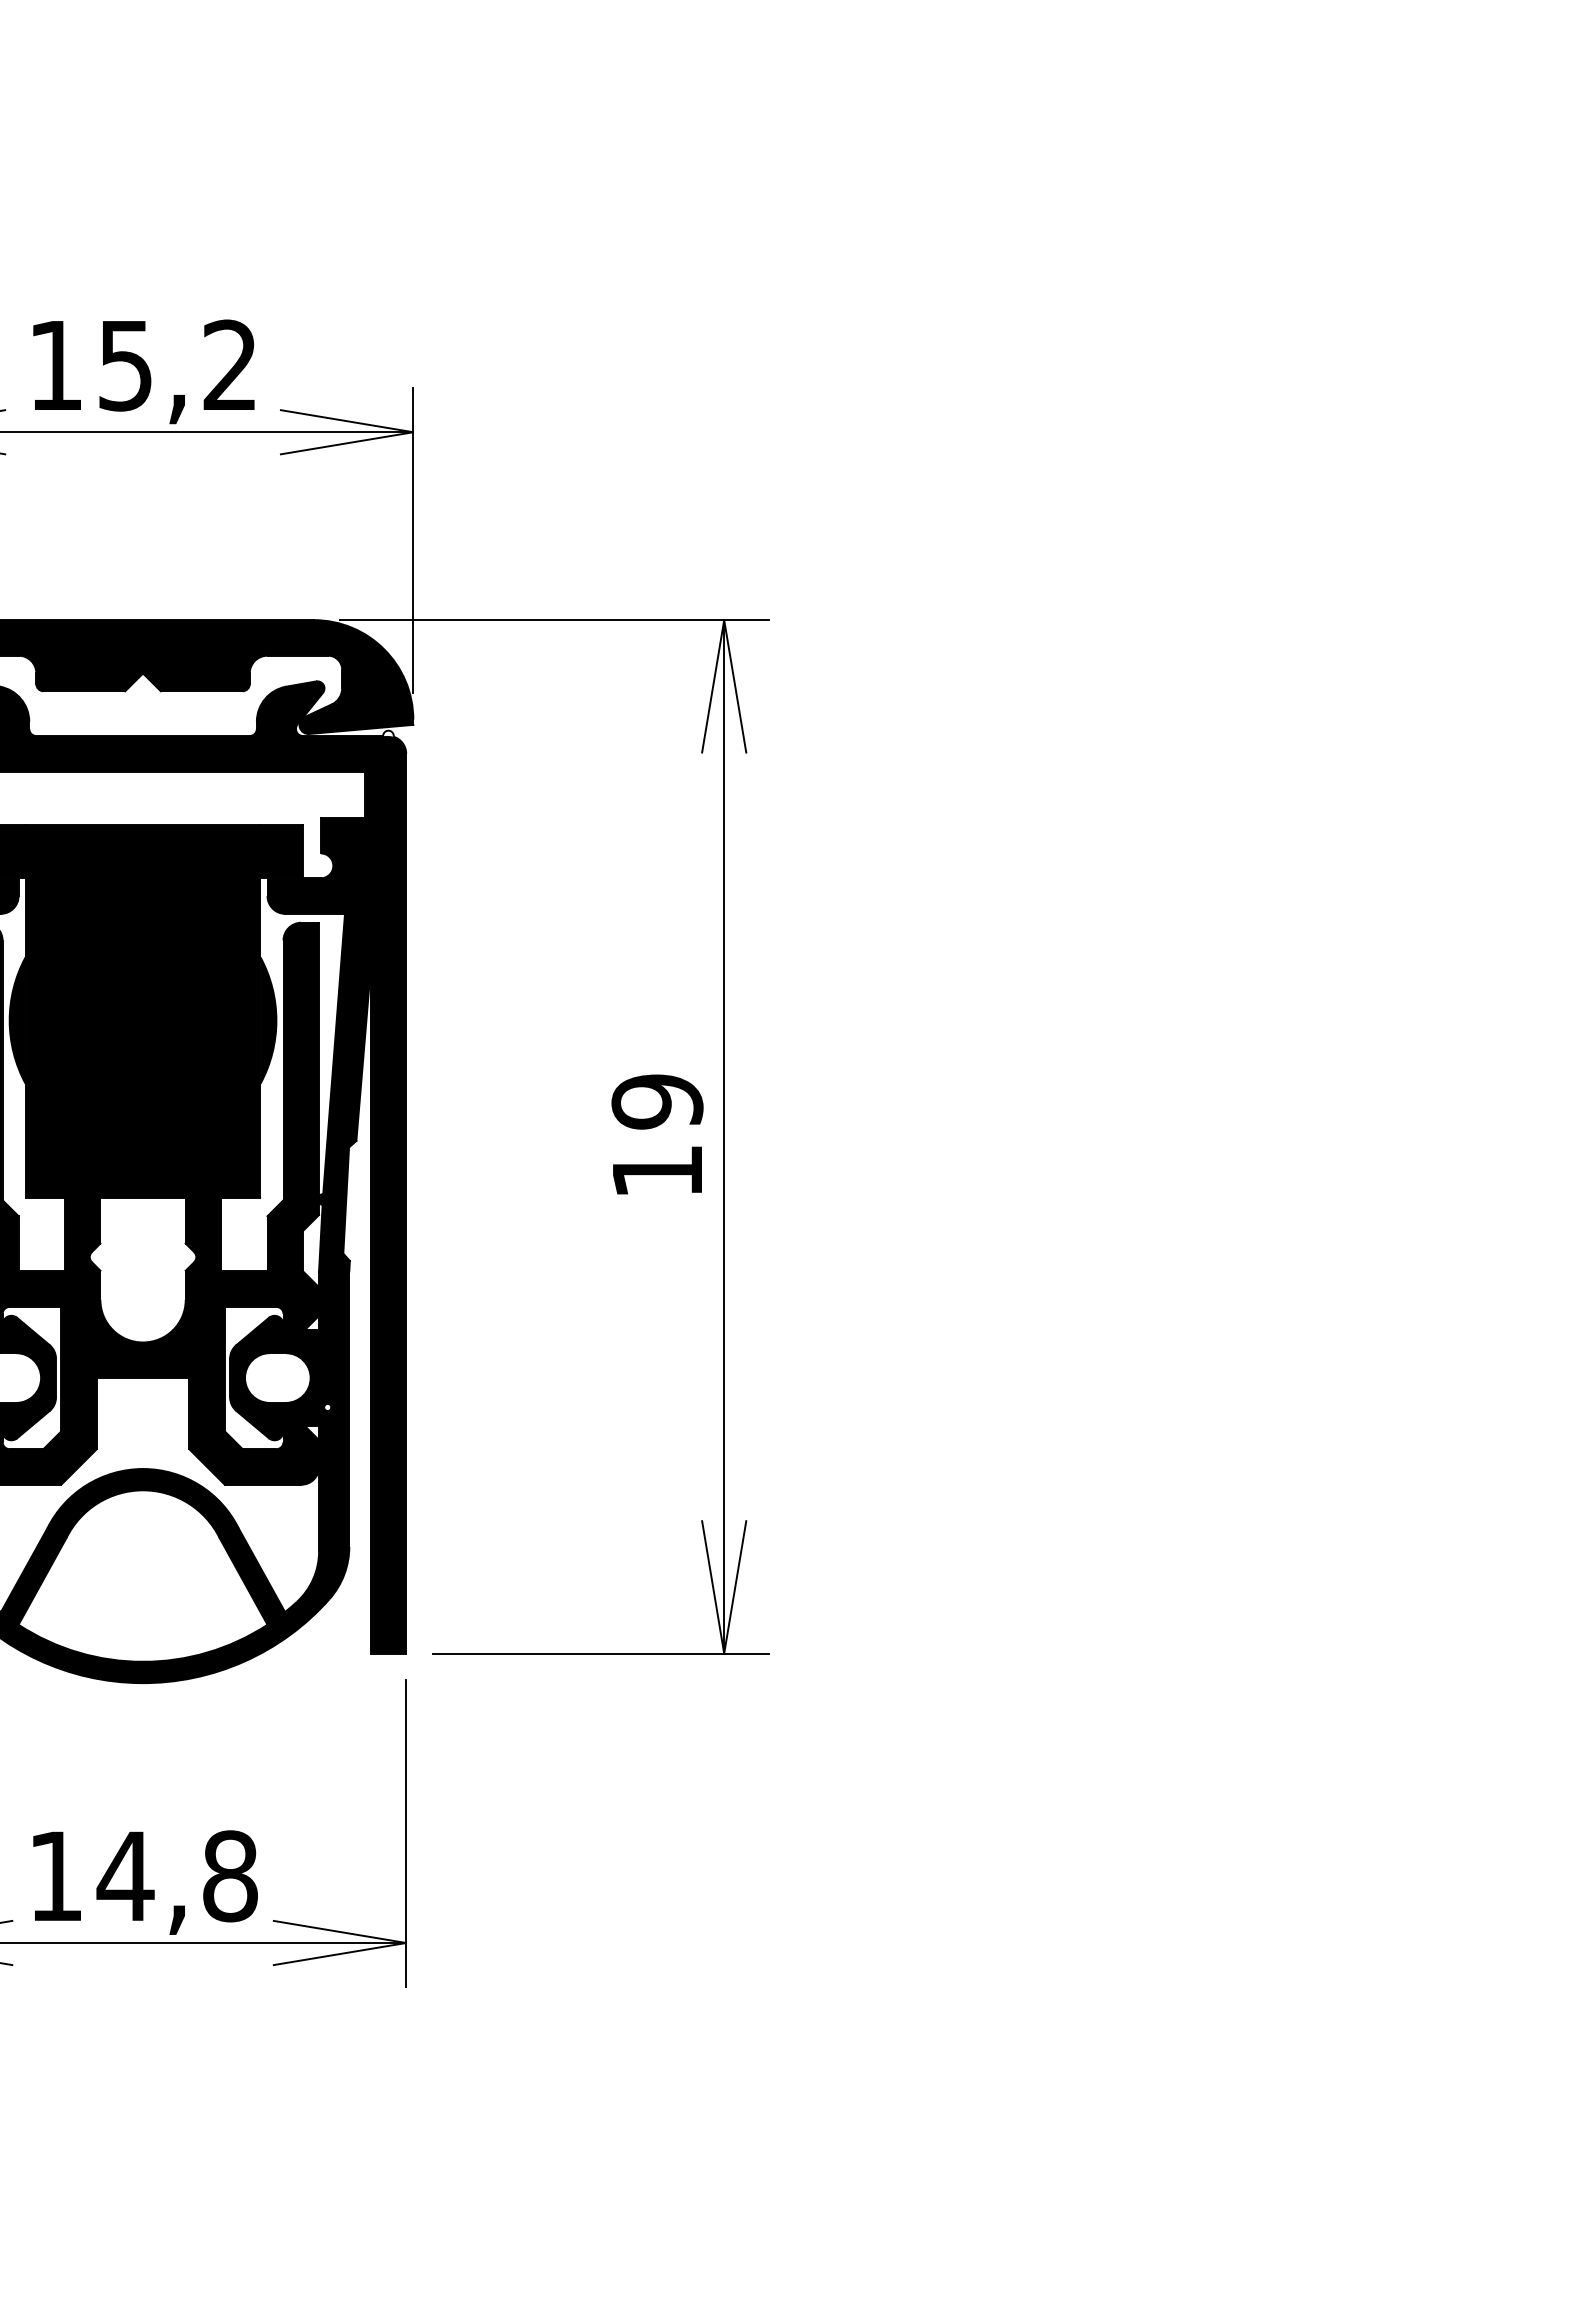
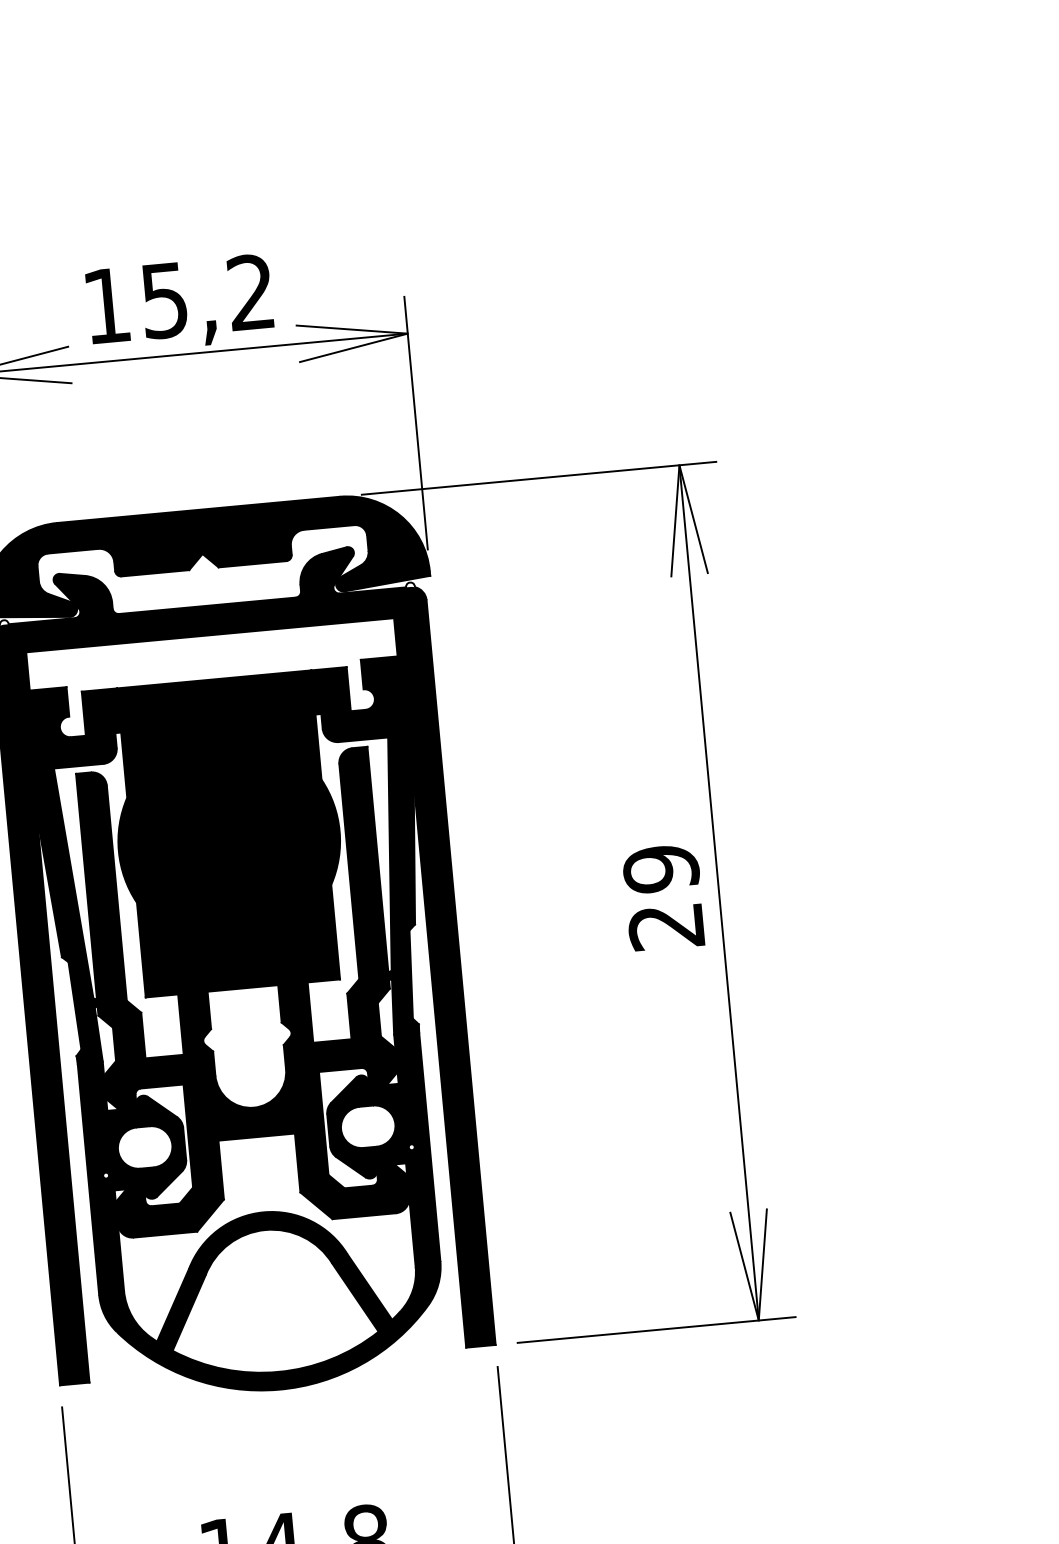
text: (656, 1172) -> (665, 927), 19 -> 29

